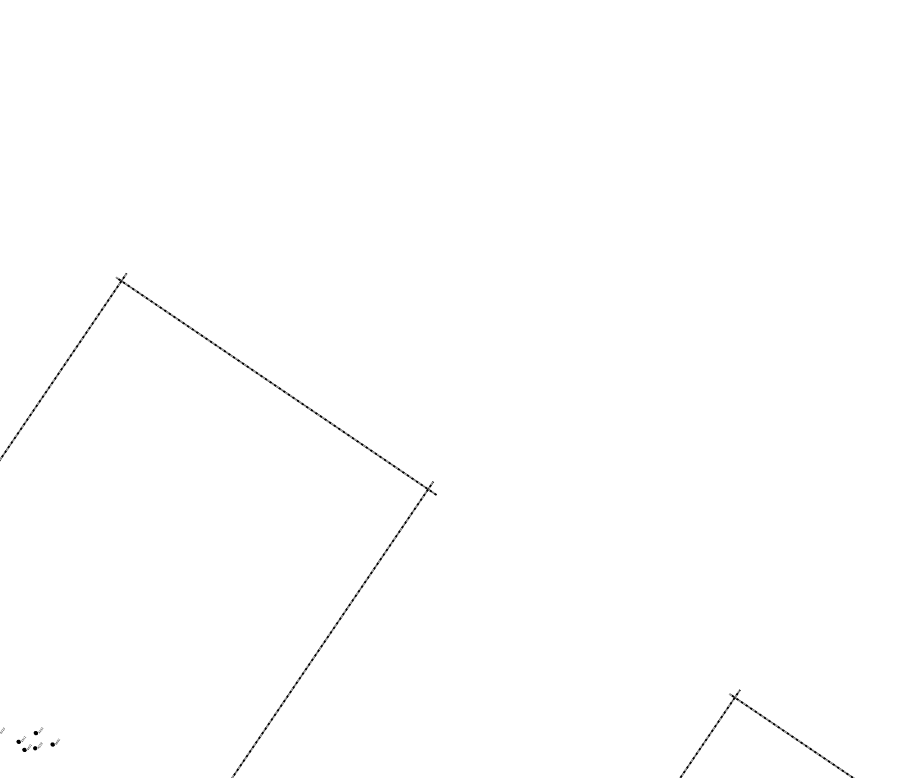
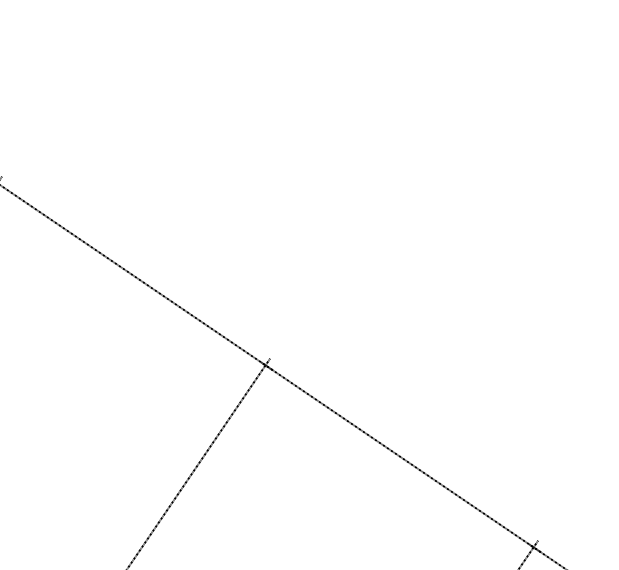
line: (582, 594) -> (400, 457), added

